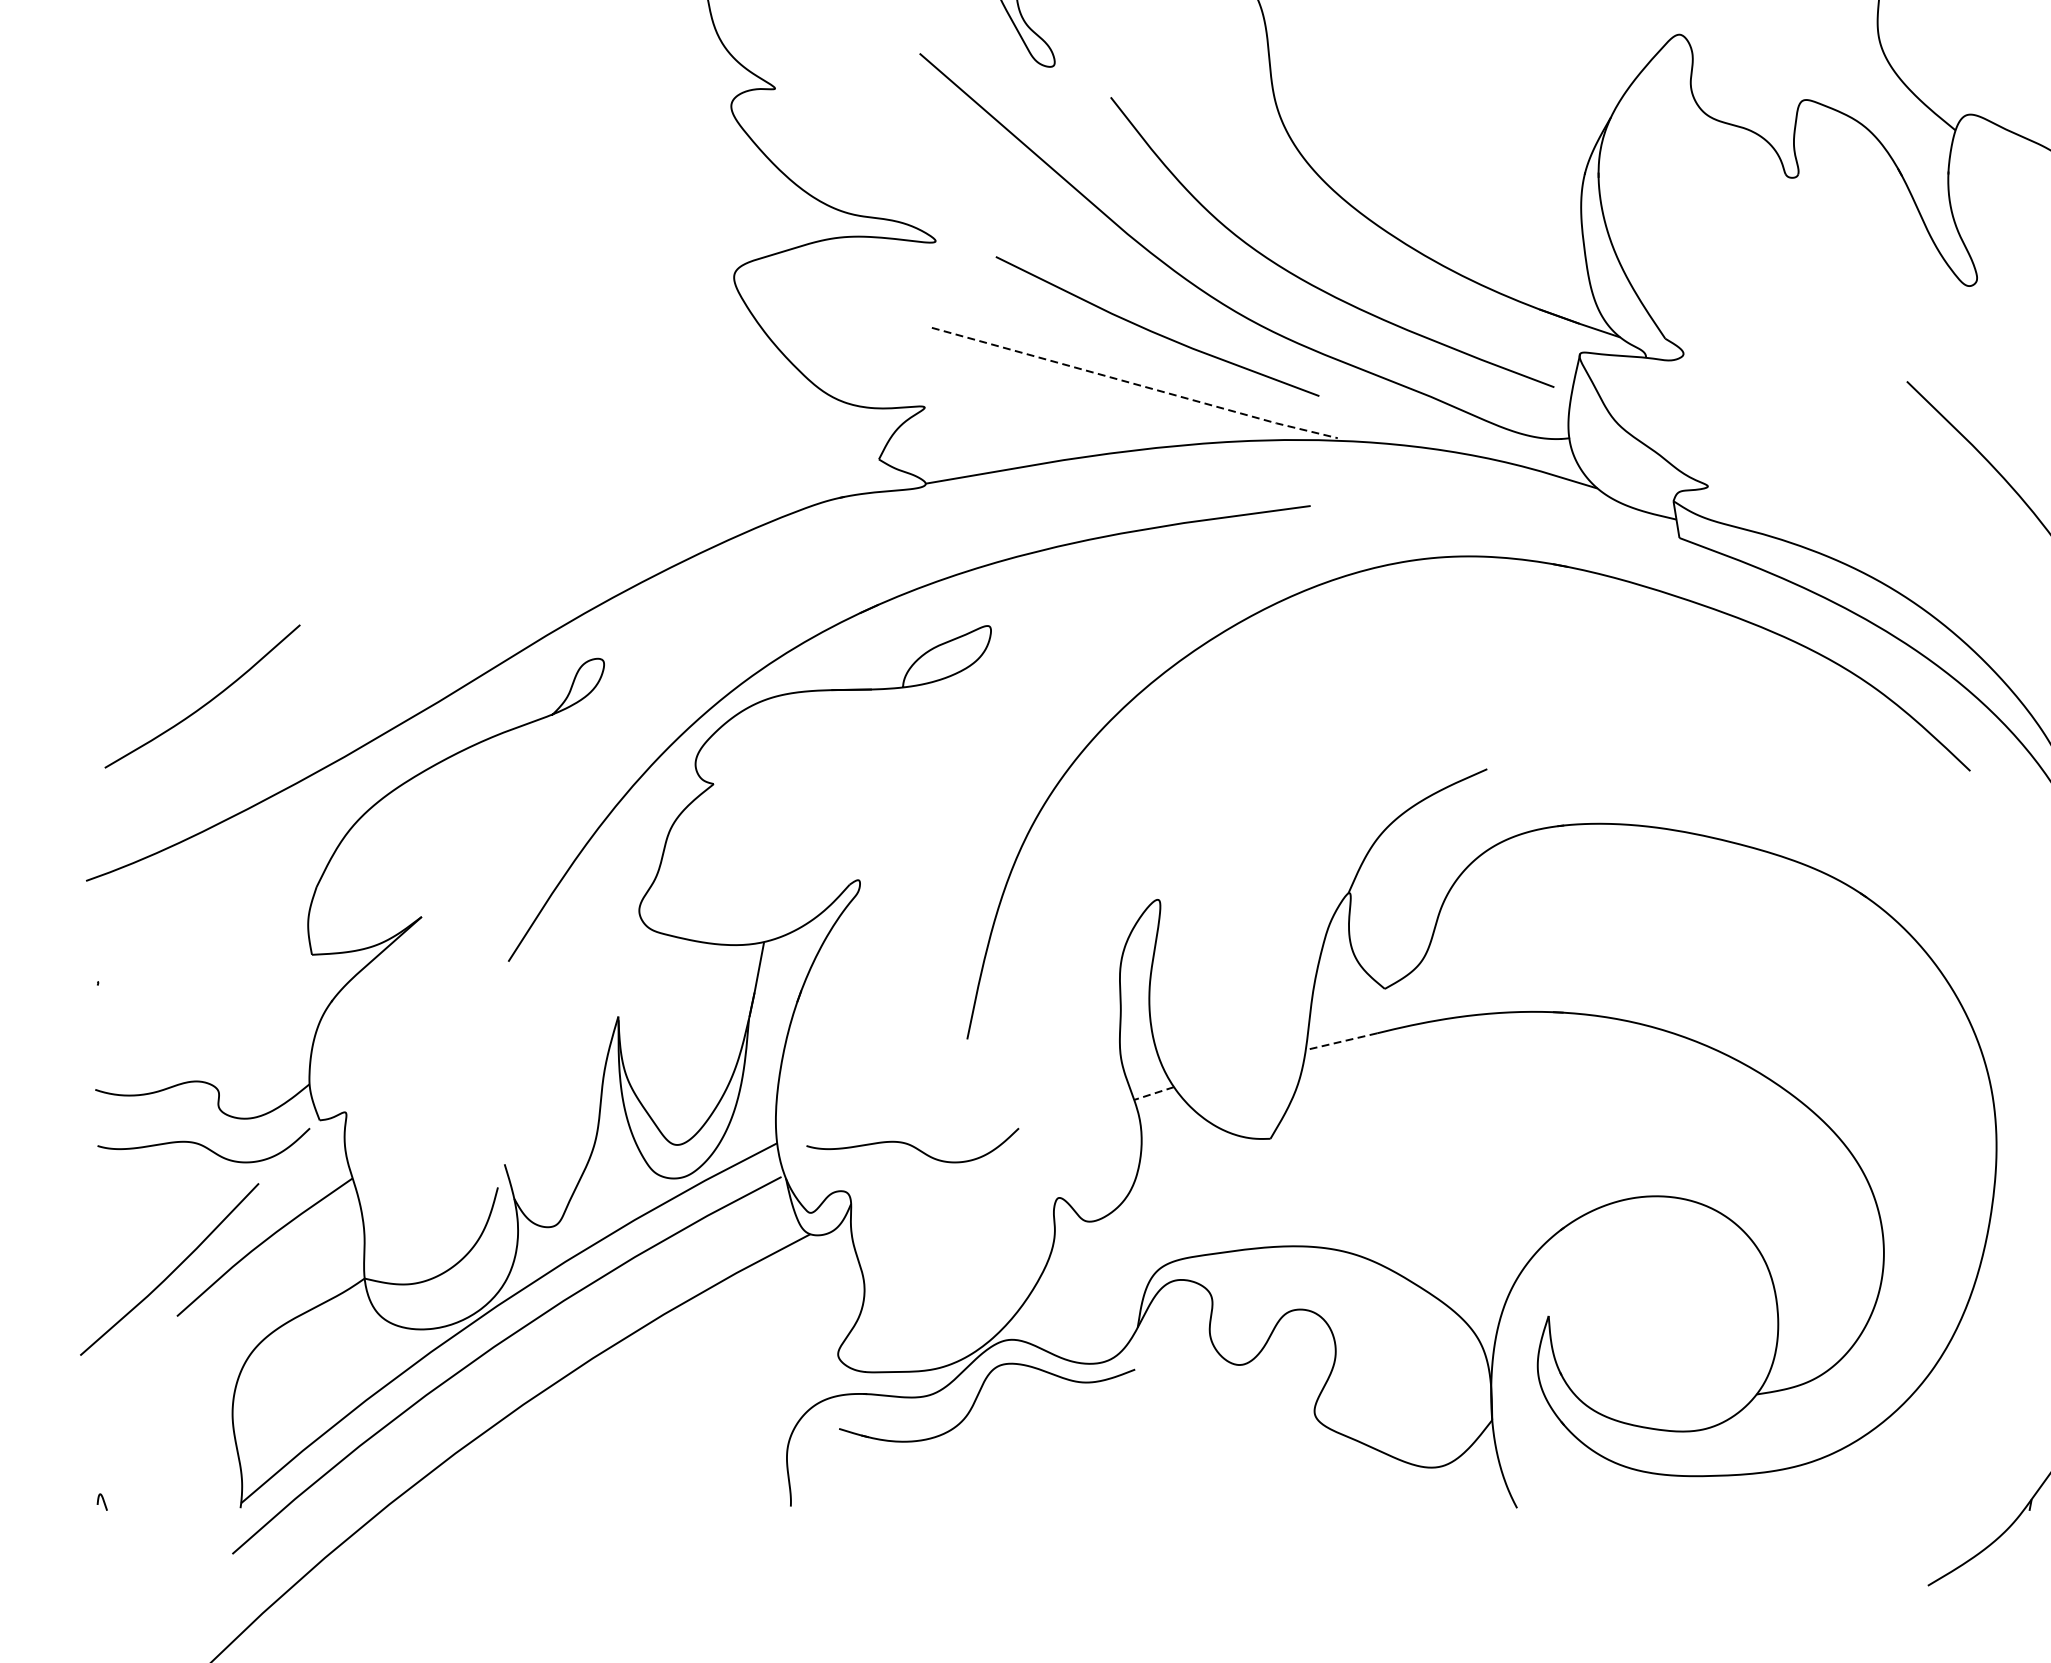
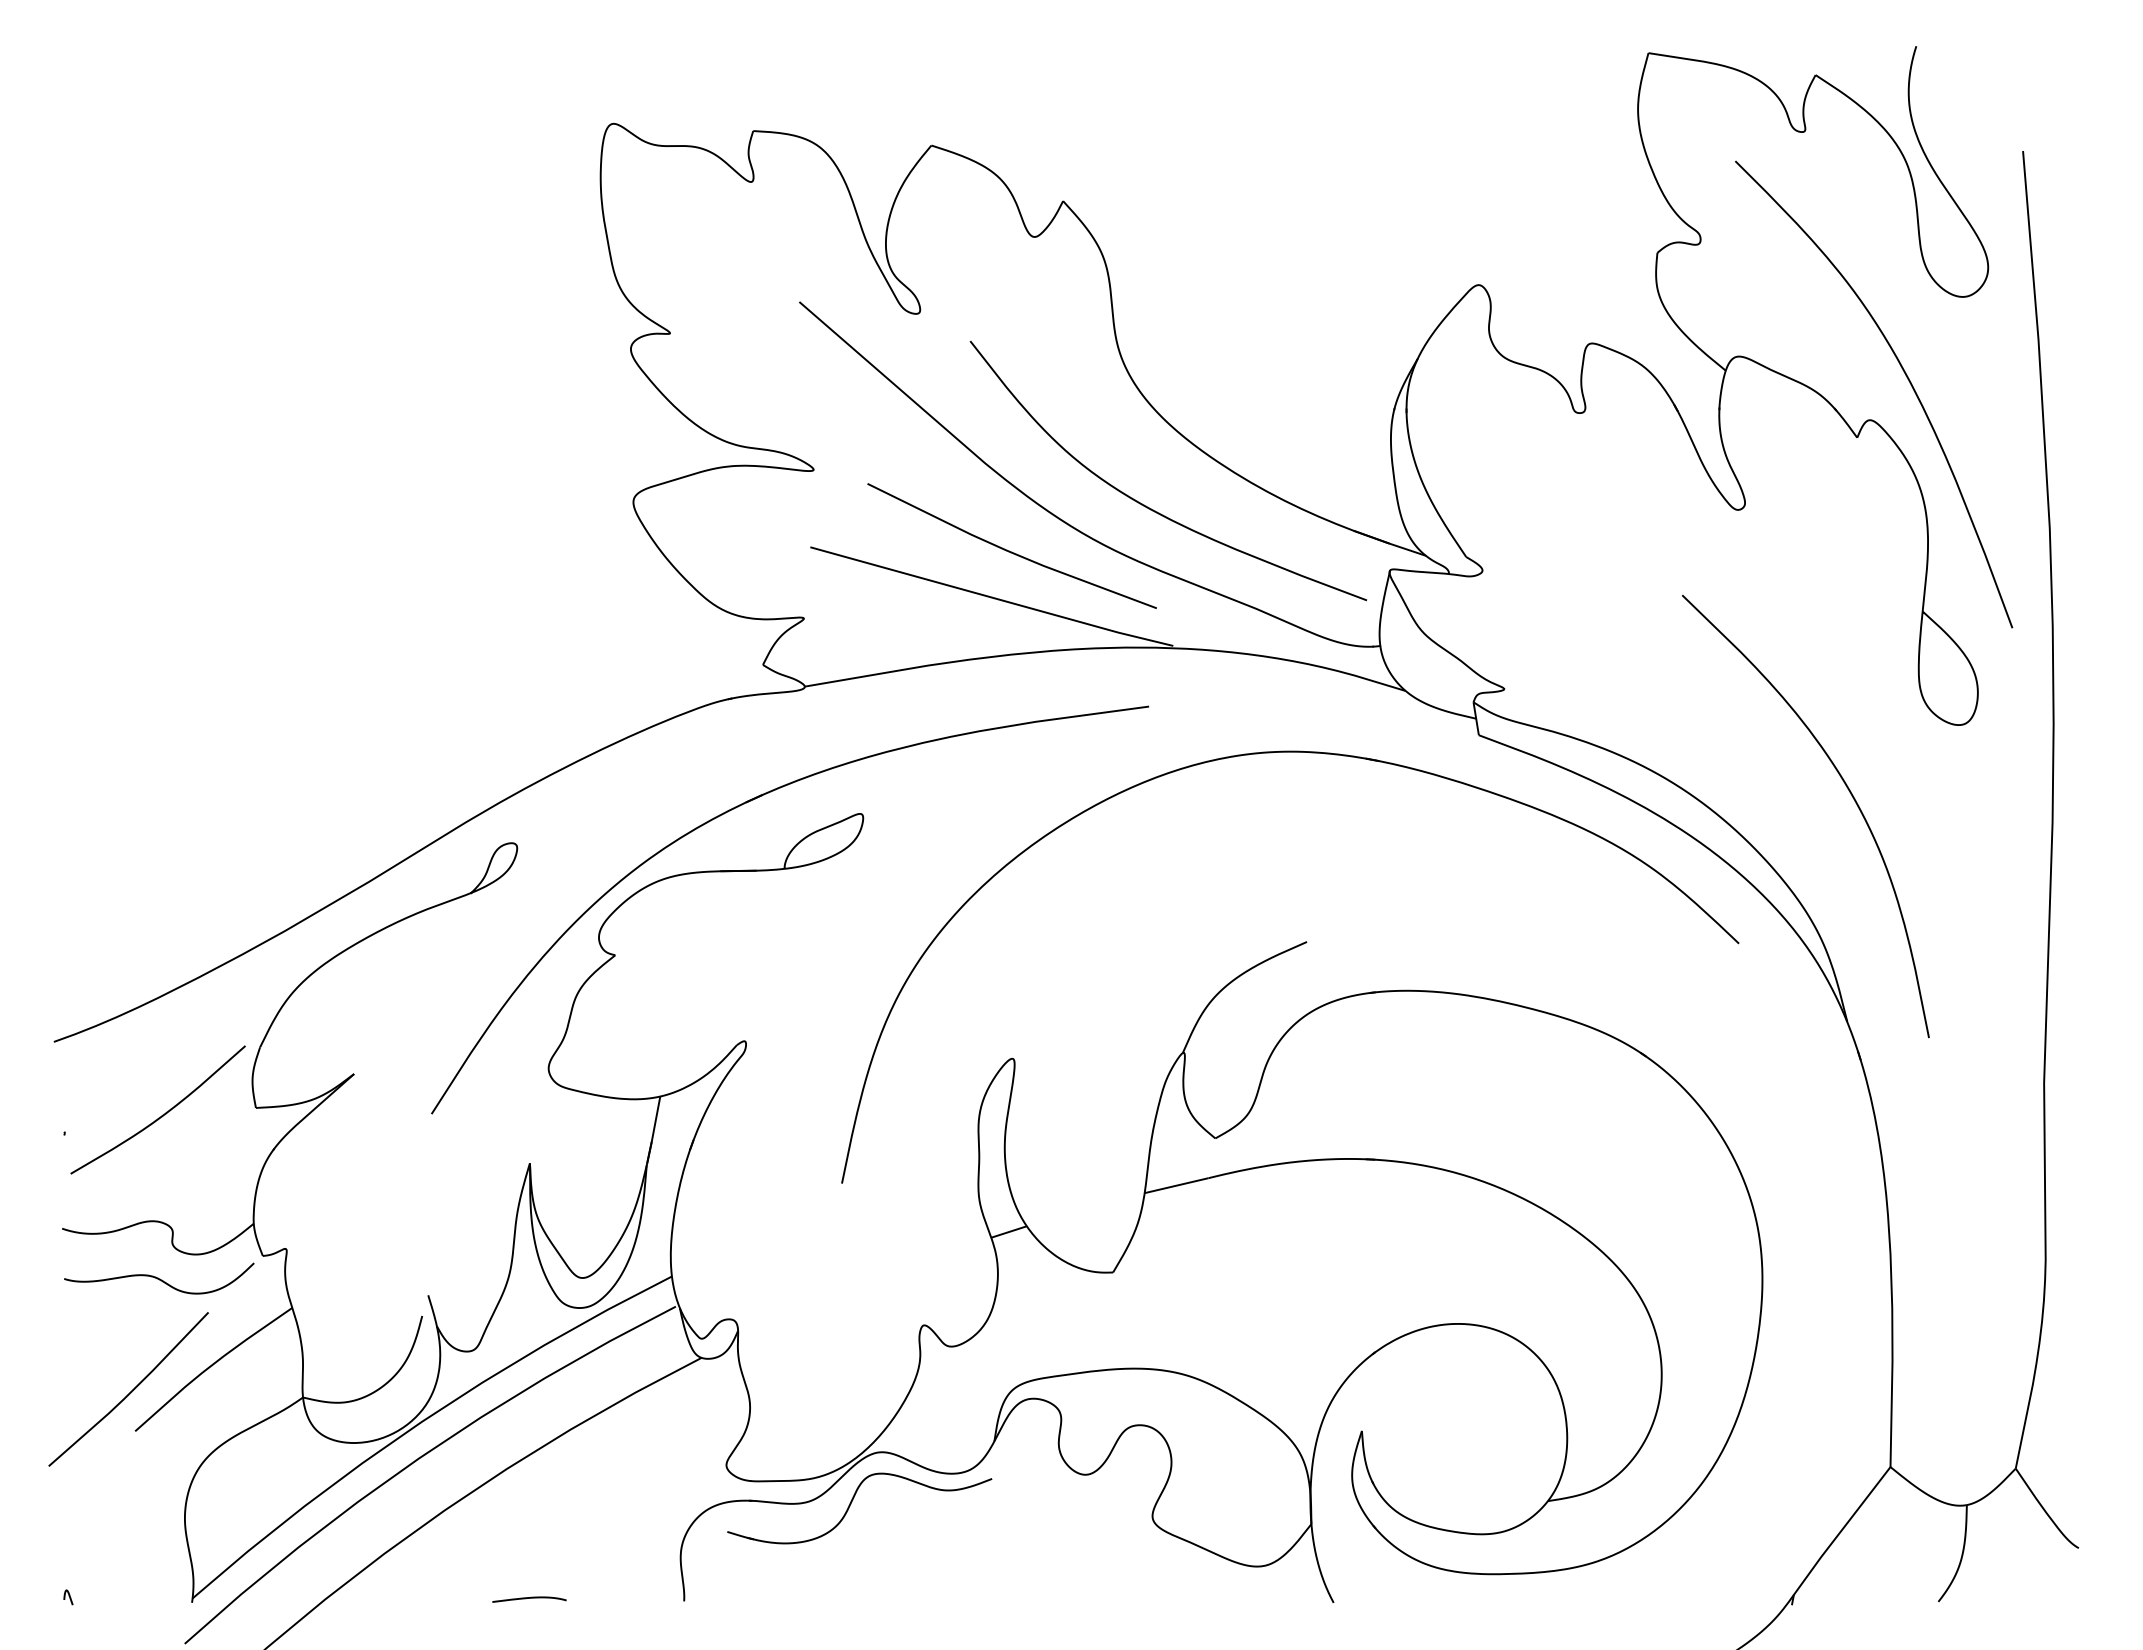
line: (1135, 384) -> (992, 597), dashed -> solid
curve: (207, 701) -> (162, 1114), moved
line: (1341, 1041) -> (1176, 1185), dashed -> solid
line: (1154, 1094) -> (1009, 1232), dashed -> solid
curve: (913, 1145) -> (793, 1278), removed
curve: (617, 1503) -> (529, 1598), added

